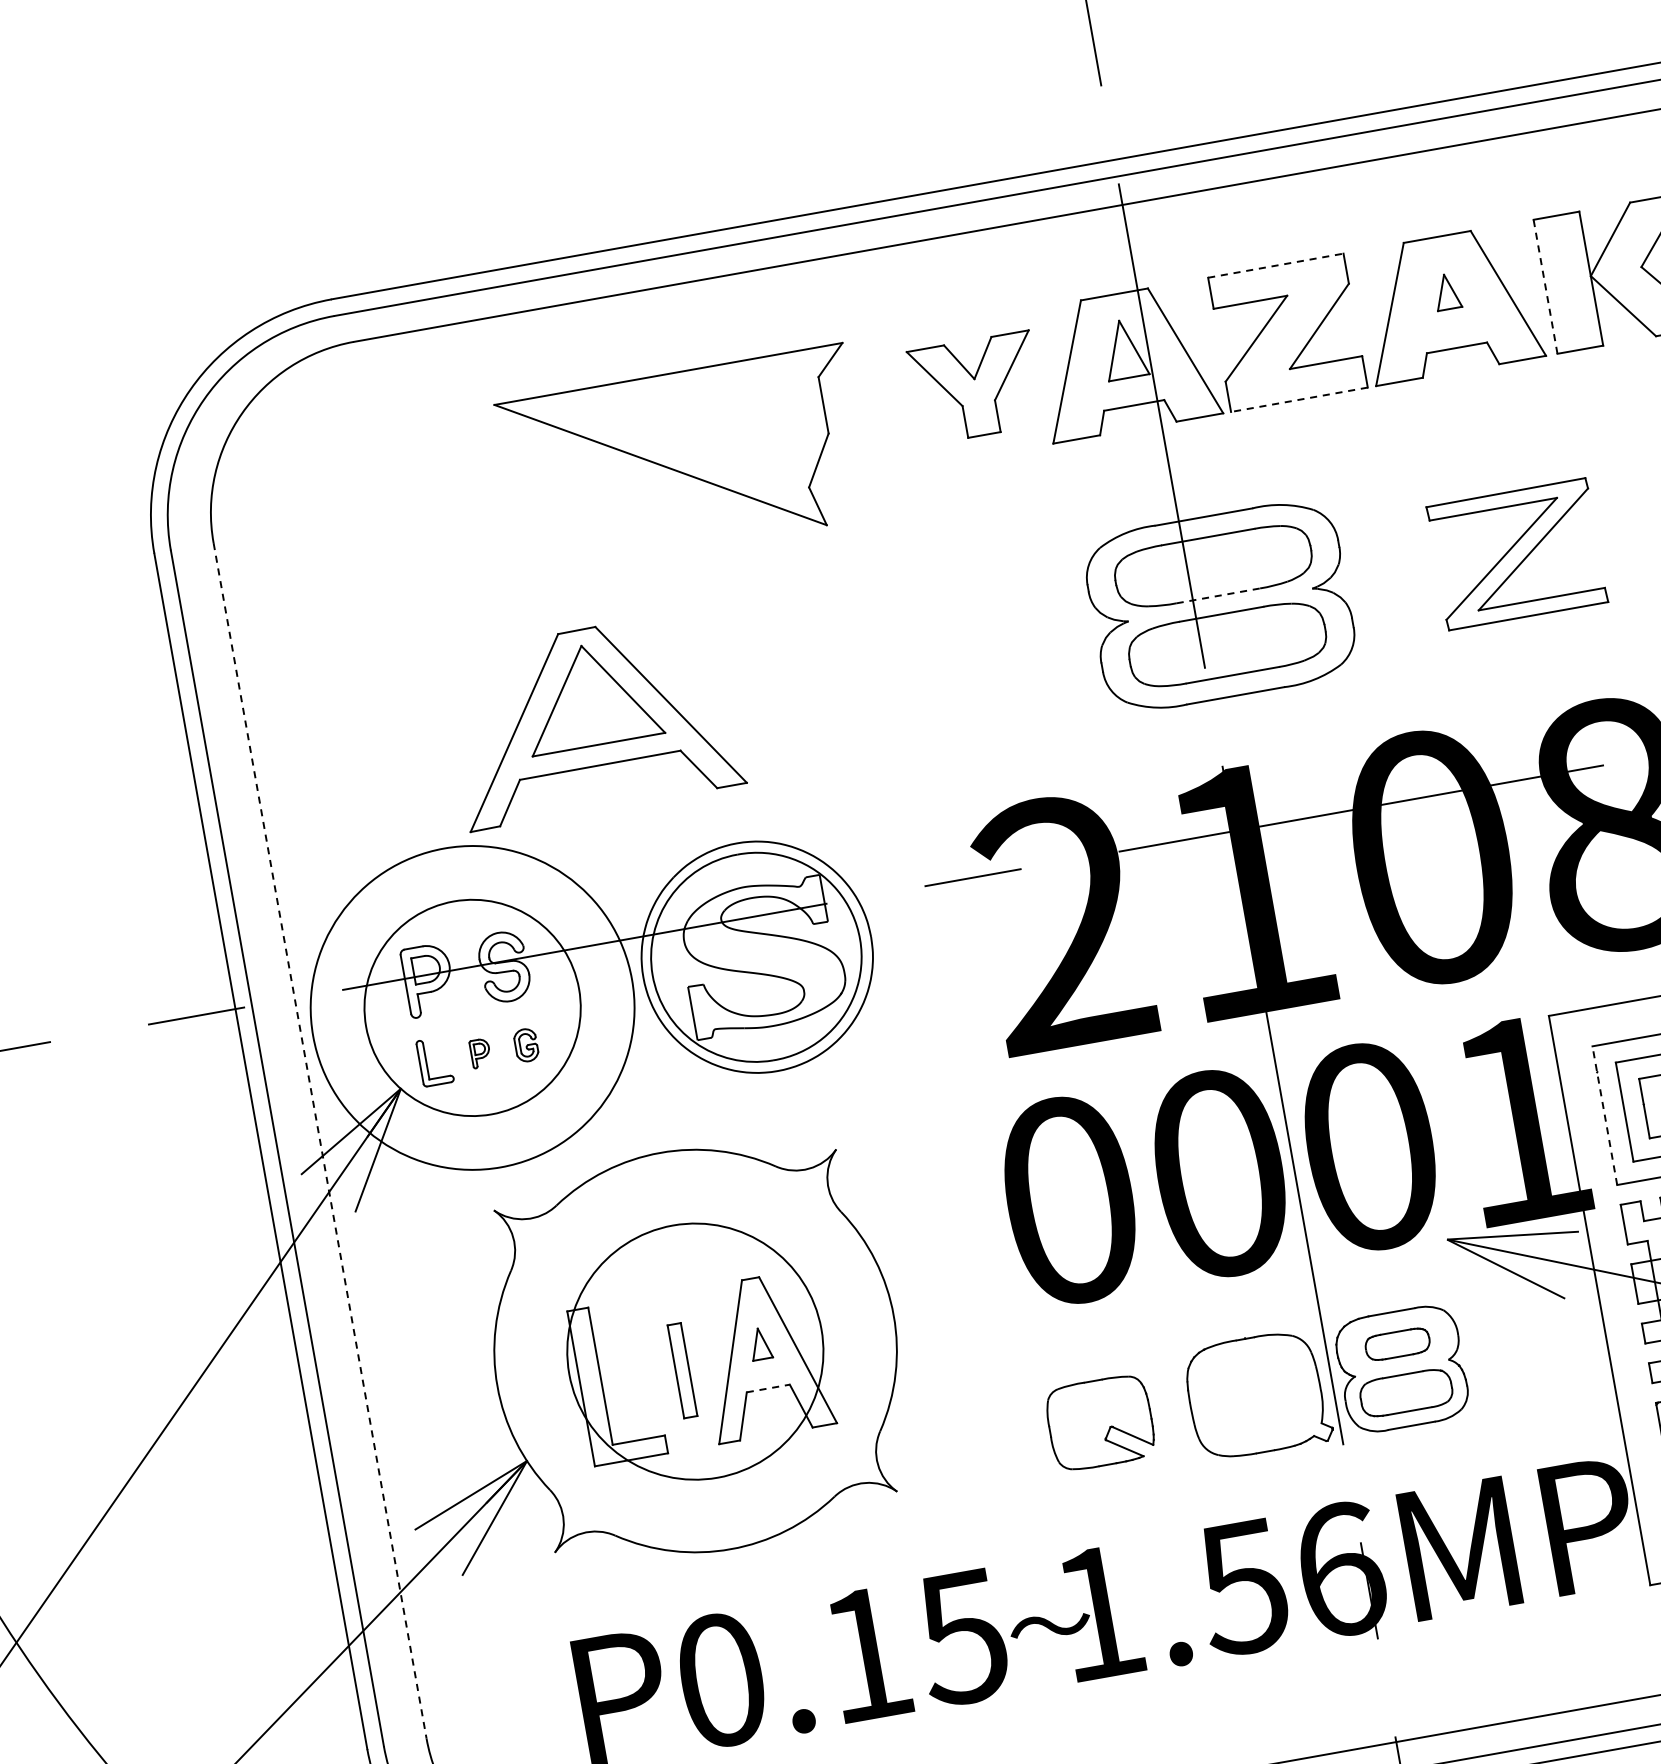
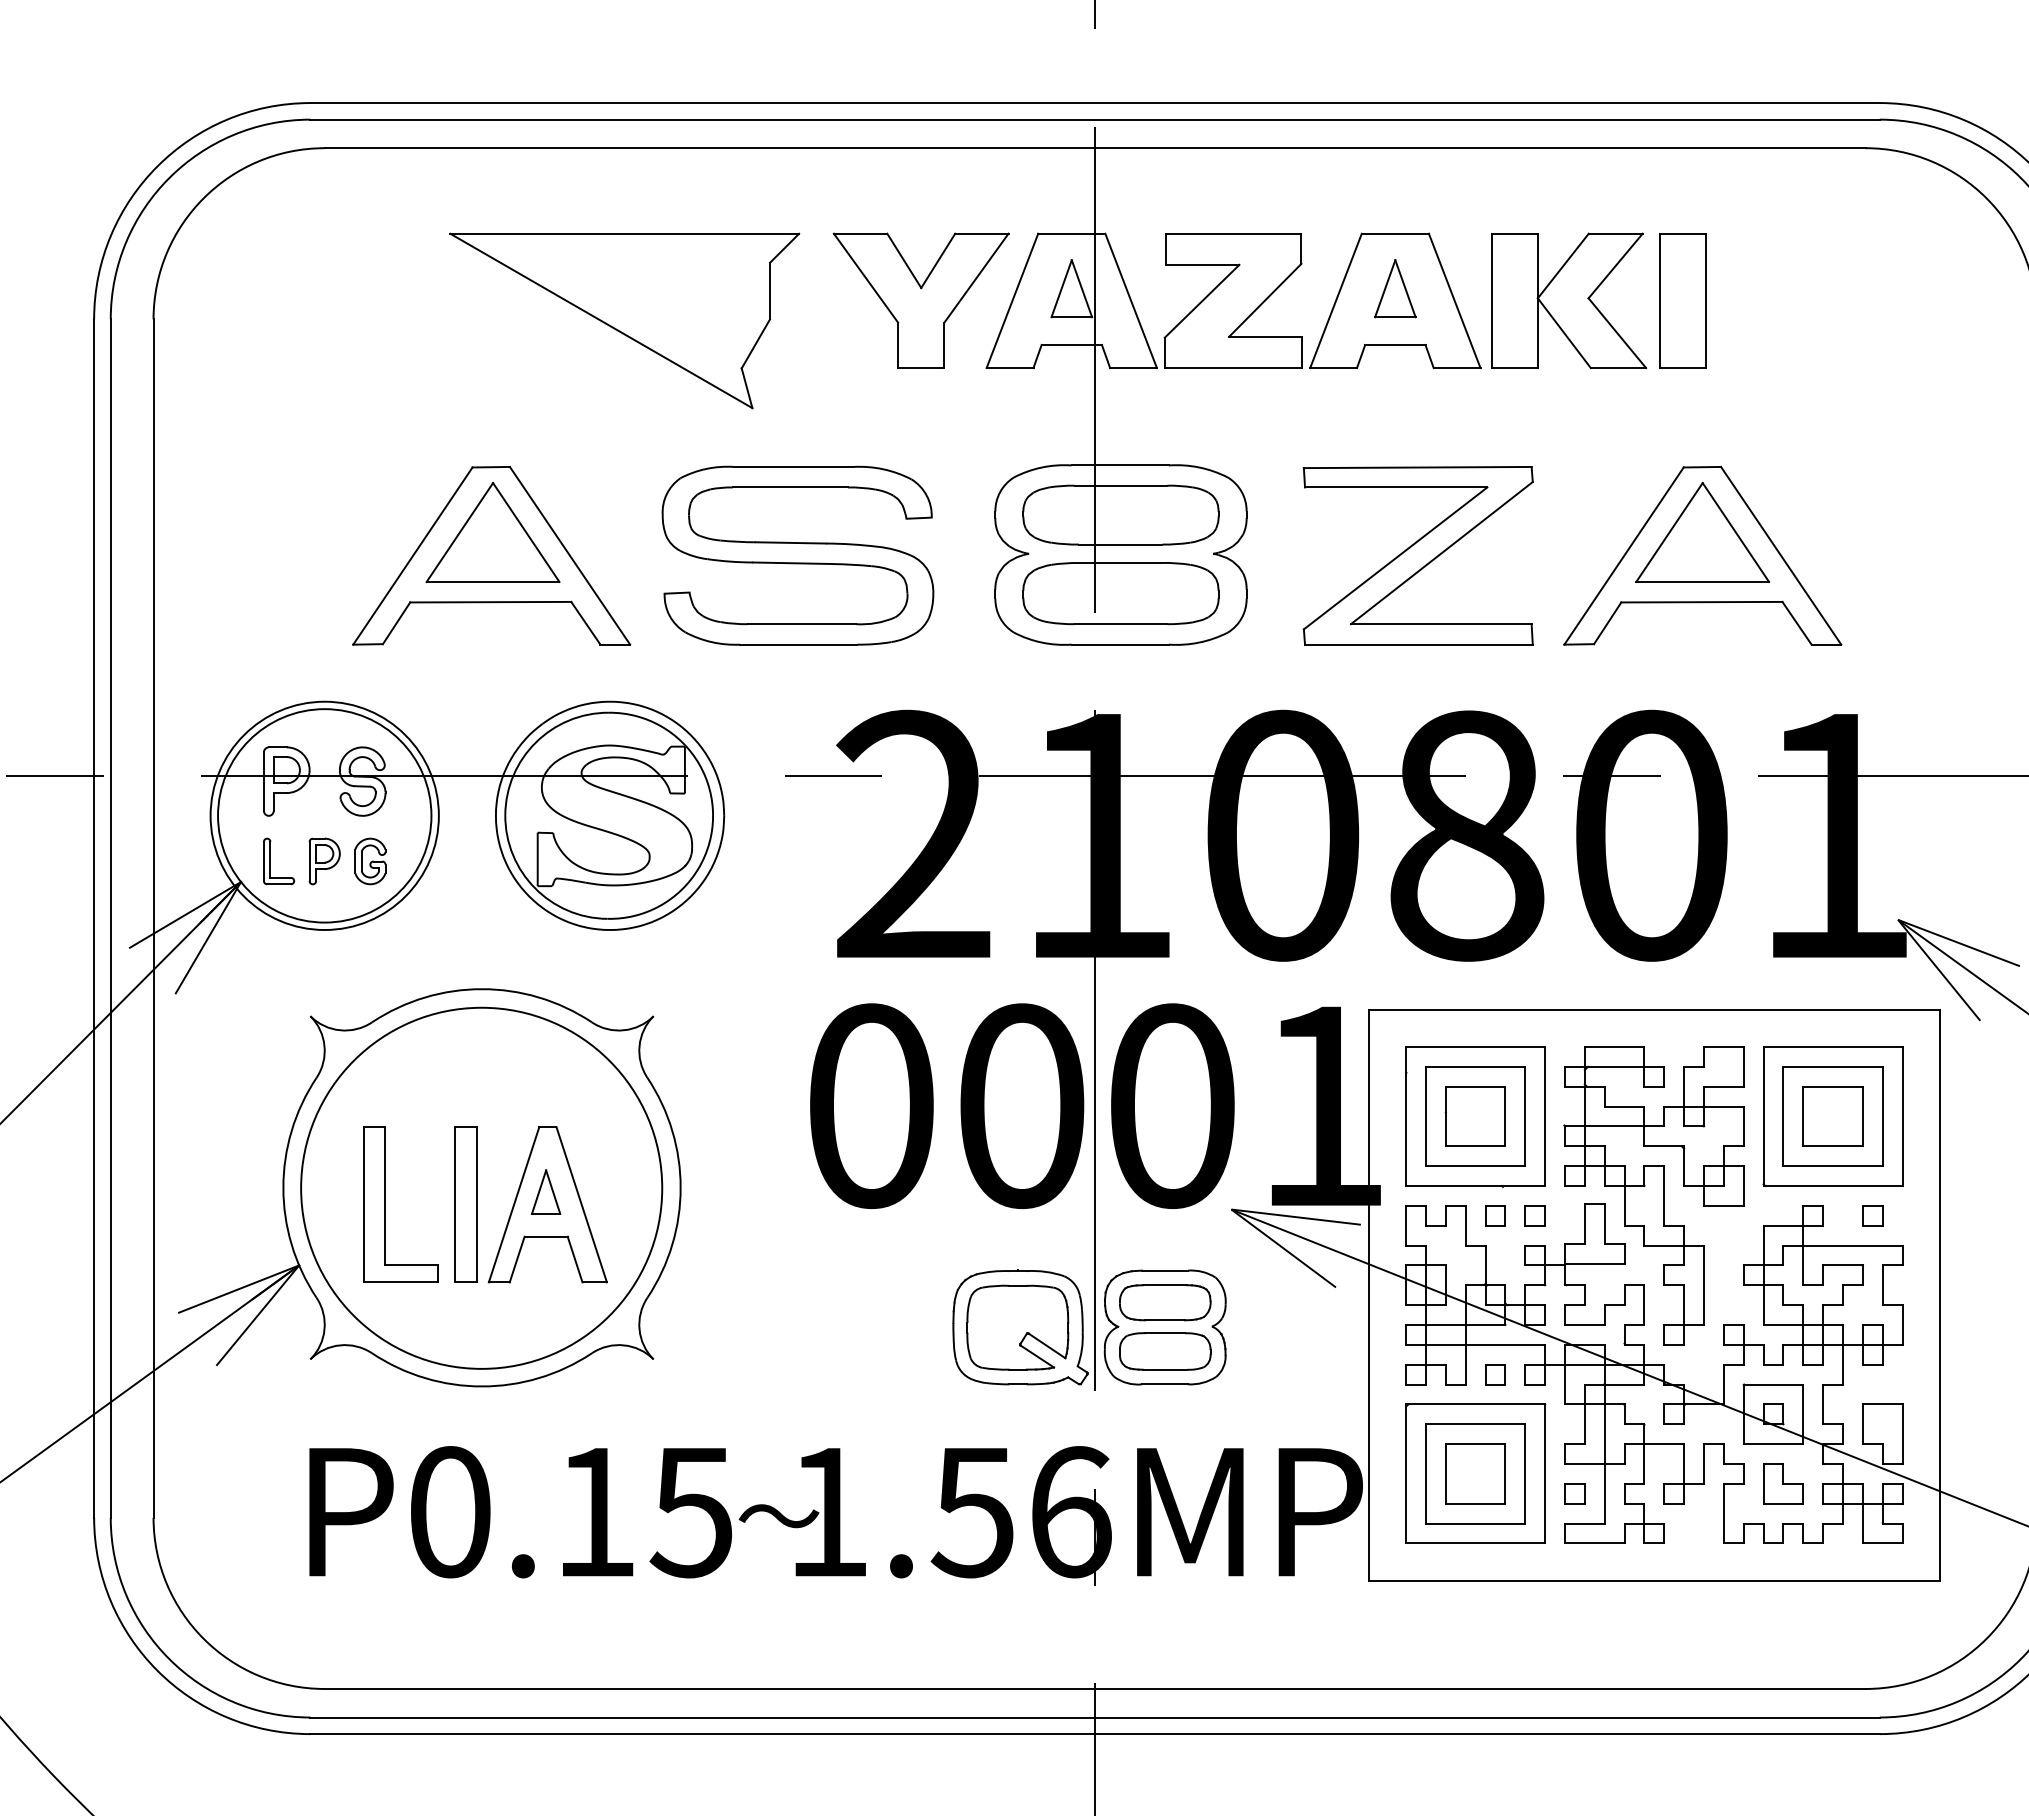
line: (1275, 265) -> (1233, 233), dashed -> solid
line: (1545, 286) -> (1491, 300), dashed -> solid
part: (1447, 291) -> (1395, 288), size x1.67
part: (975, 387) -> (920, 300), size x1.43
line: (1299, 400) -> (1233, 368), dashed -> solid
part: (1516, 554) -> (1417, 555), size x1.43
line: (1218, 595) -> (1120, 544), dashed -> solid
part: (897, 664) -> (797, 555), added
circle: (472, 1007) -> (324, 815), size x0.71
part: (526, 1045) -> (370, 861), size x1.43
part: (480, 1053) -> (324, 861), size x1.67
line: (1605, 1115) -> (1406, 1116), dashed -> solid
line: (320, 1141) -> (153, 919), dashed -> solid
part: (760, 1343) -> (546, 1191), size x1.43
part: (1397, 1344) -> (1165, 1302), size x1.43
circle: (695, 1350) -> (481, 1187), size x1.43
part: (682, 1370) -> (465, 1204), size x1.67
line: (768, 1388) -> (546, 1236), dashed -> solid
part: (1100, 1422) -> (1017, 1327), moved

